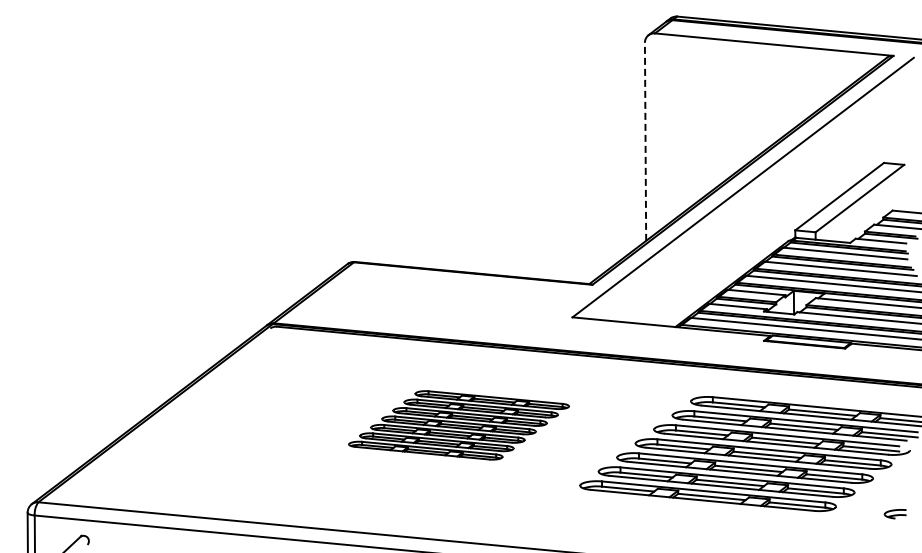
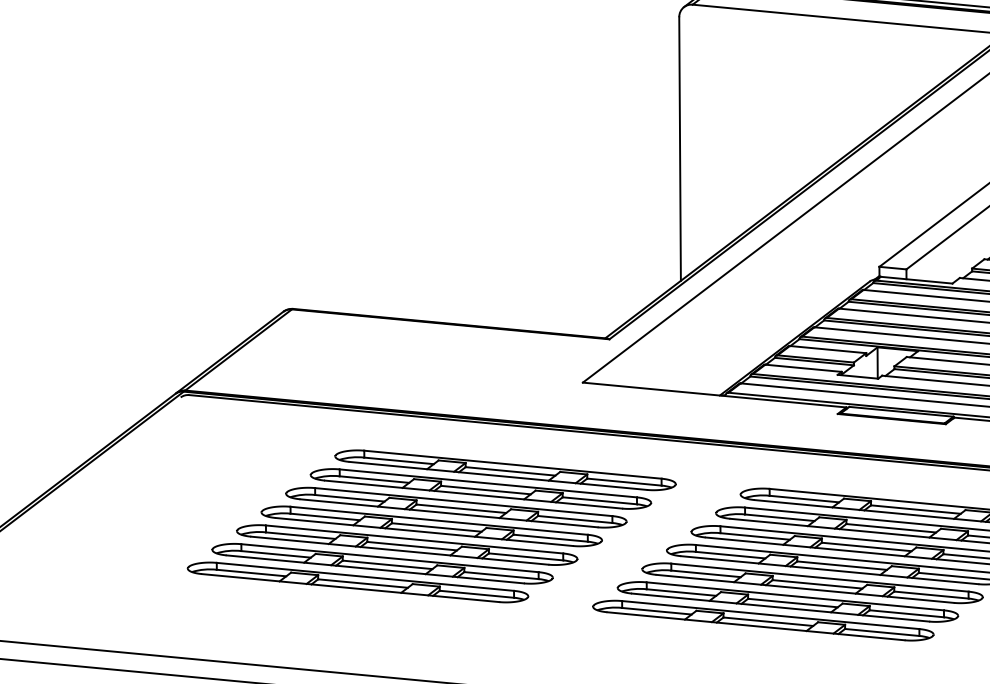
line: (645, 141) -> (680, 148), dashed -> solid
part: (458, 425) -> (431, 526), size x1.67

